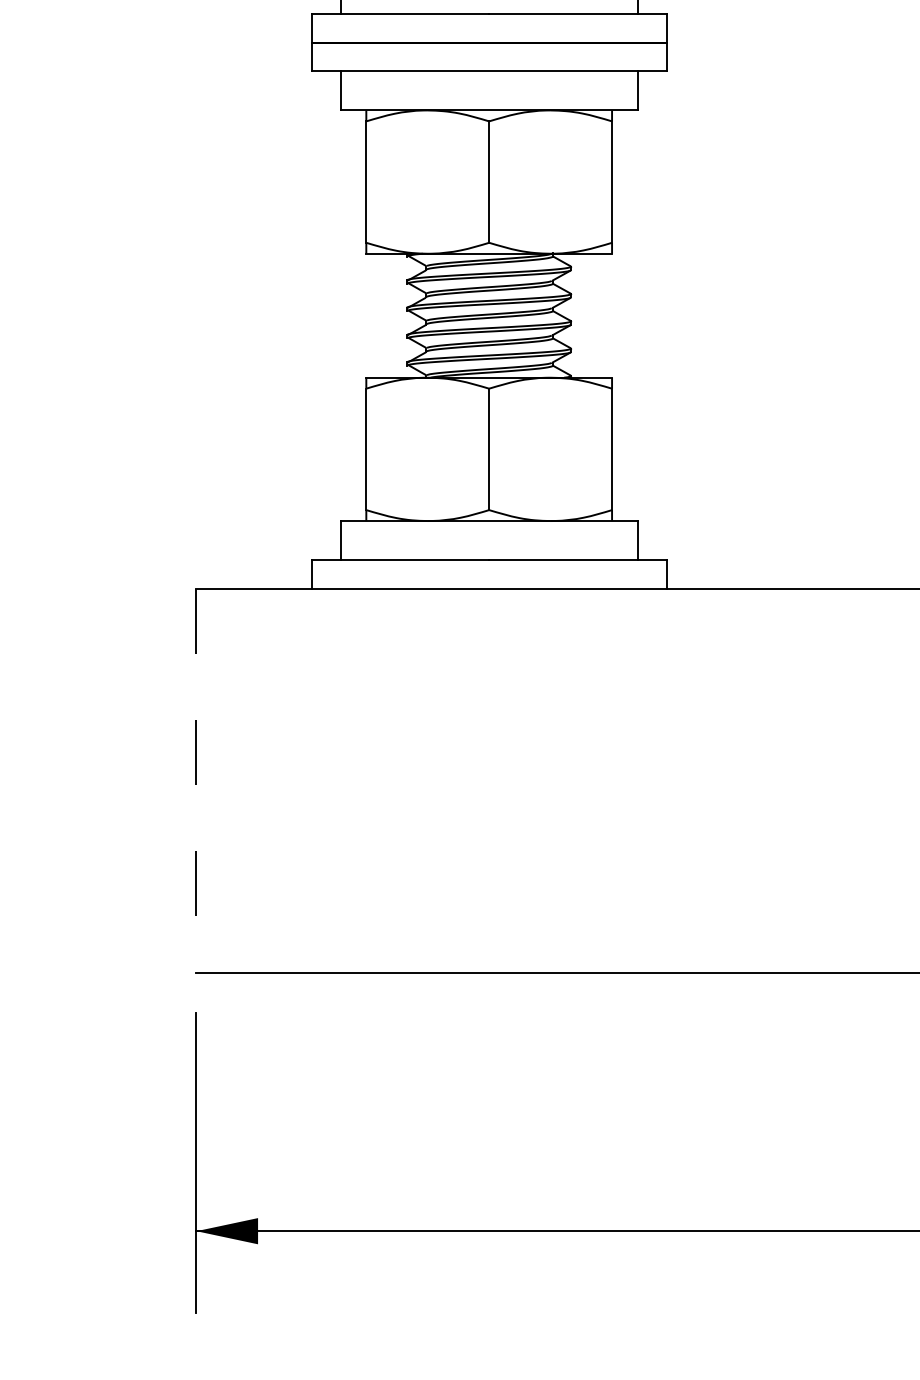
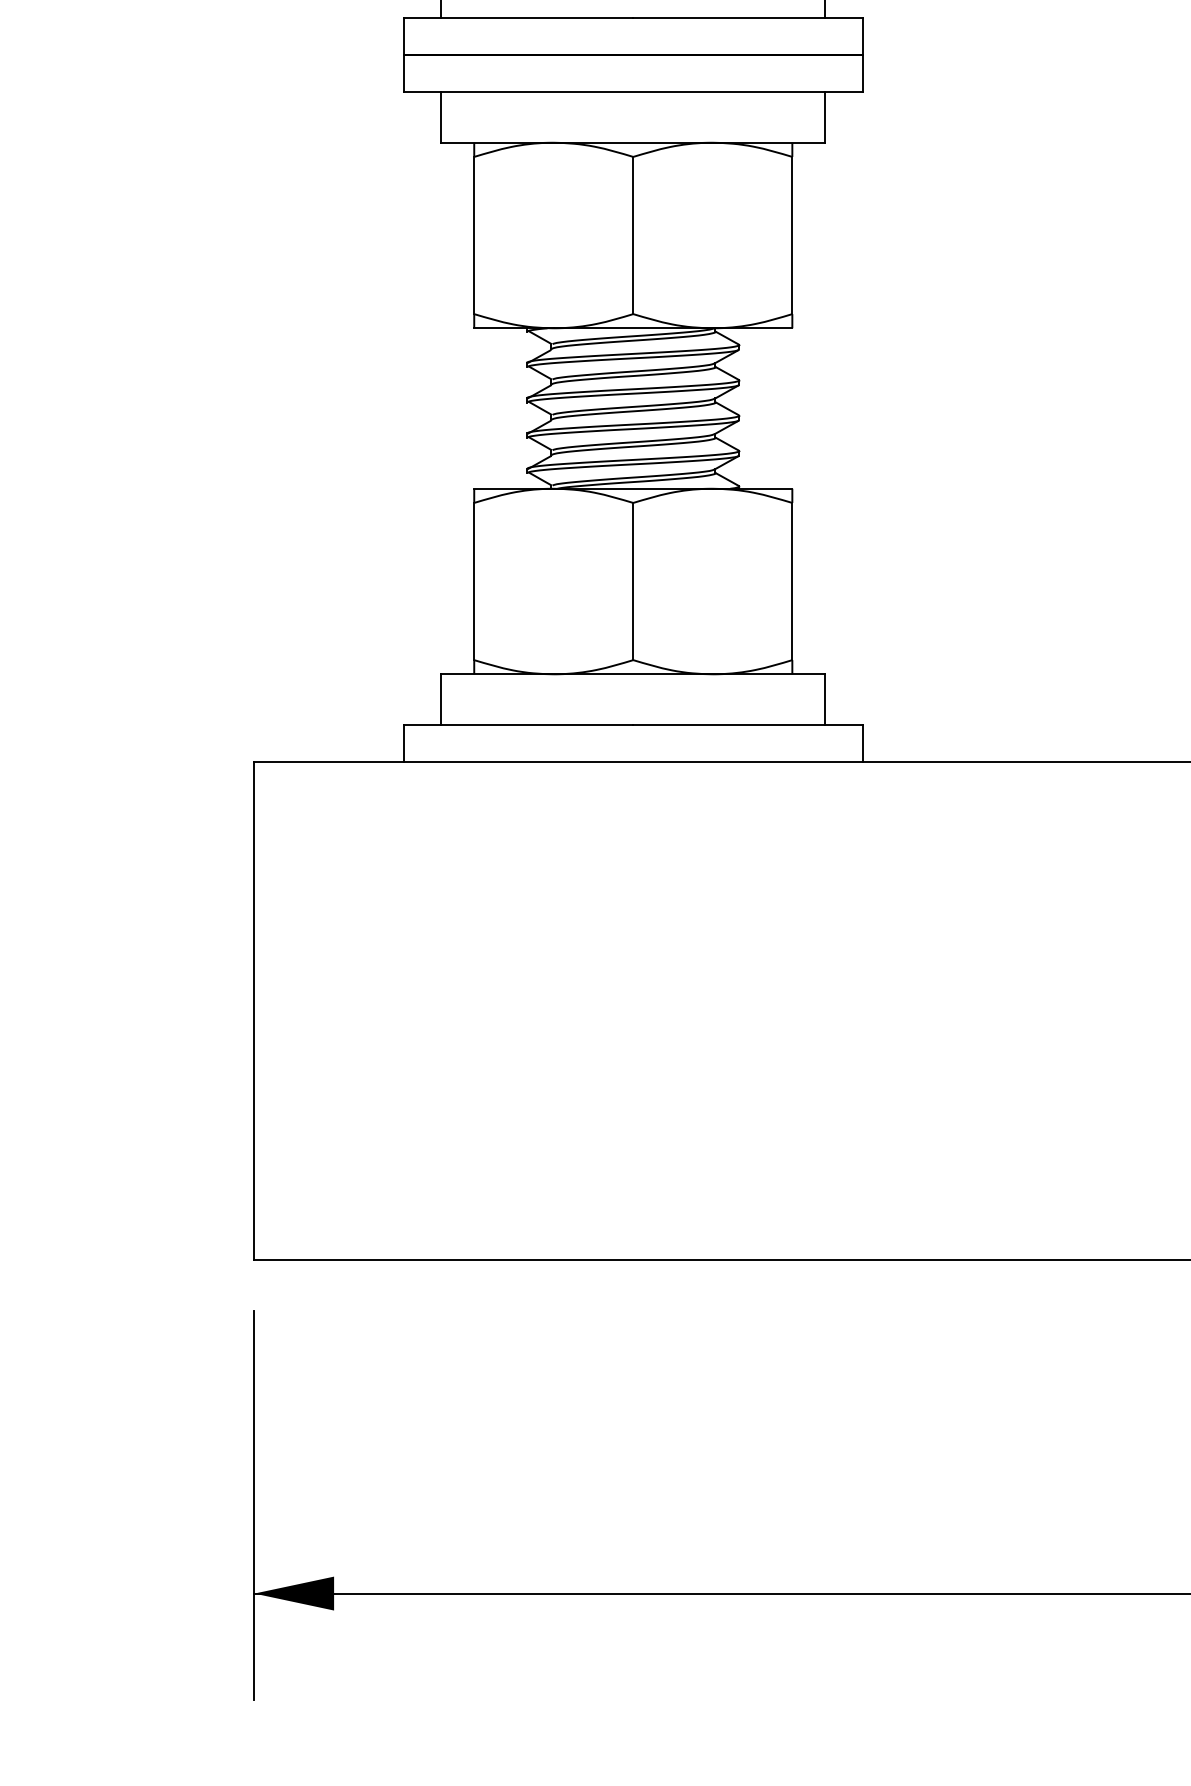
line: (196, 780) -> (254, 1010), dashed -> solid

